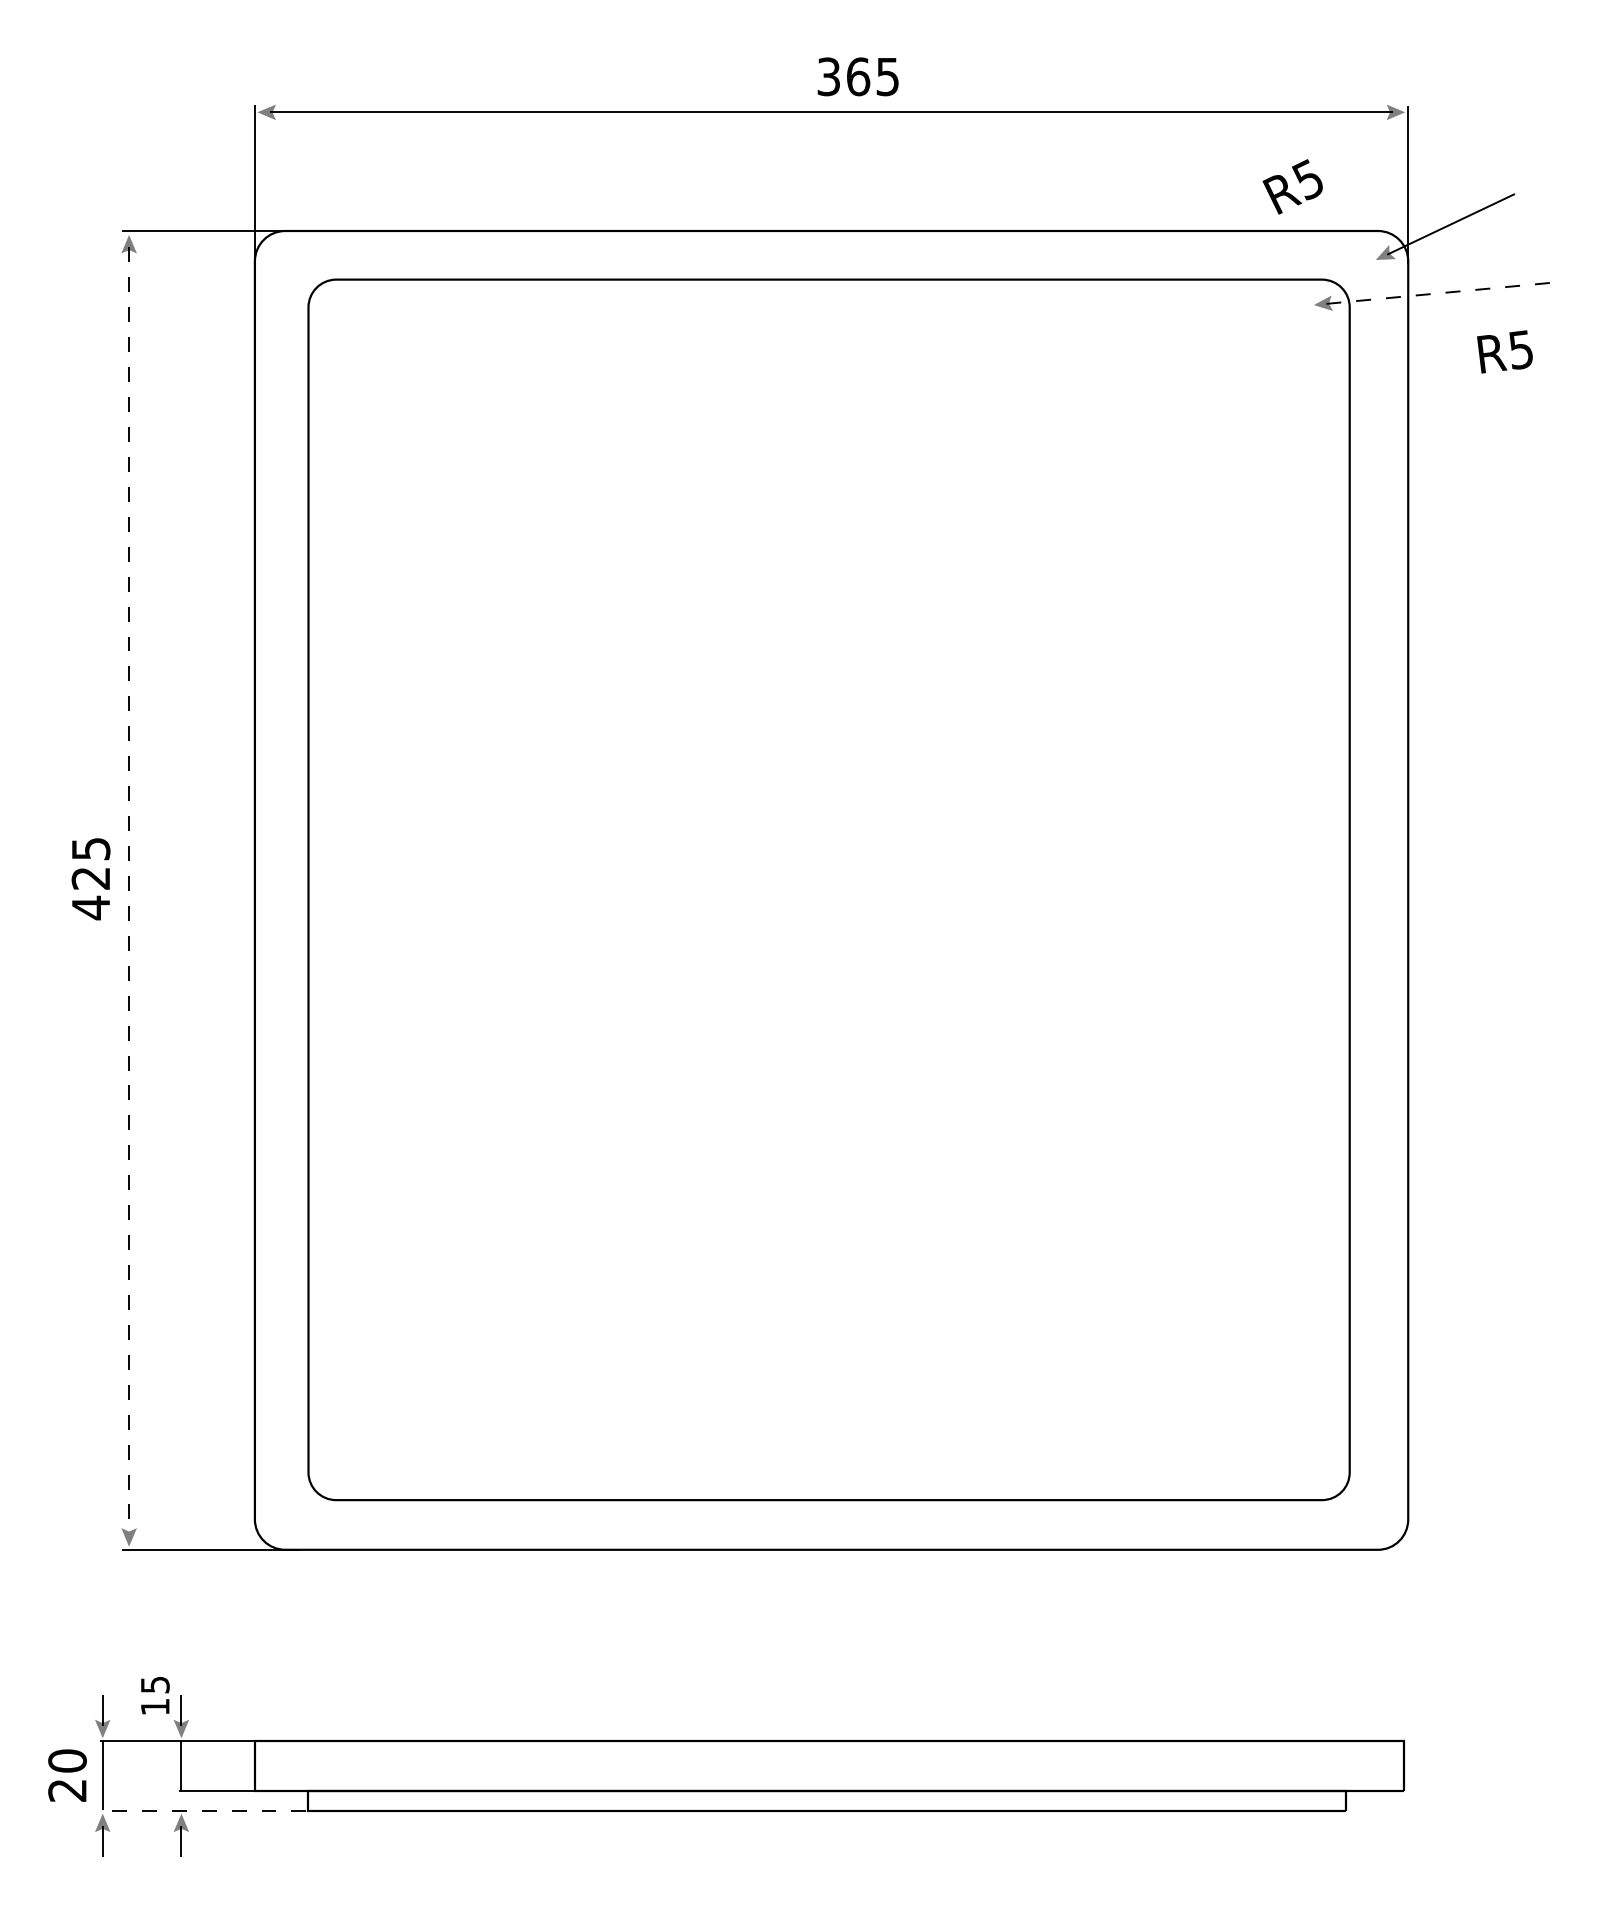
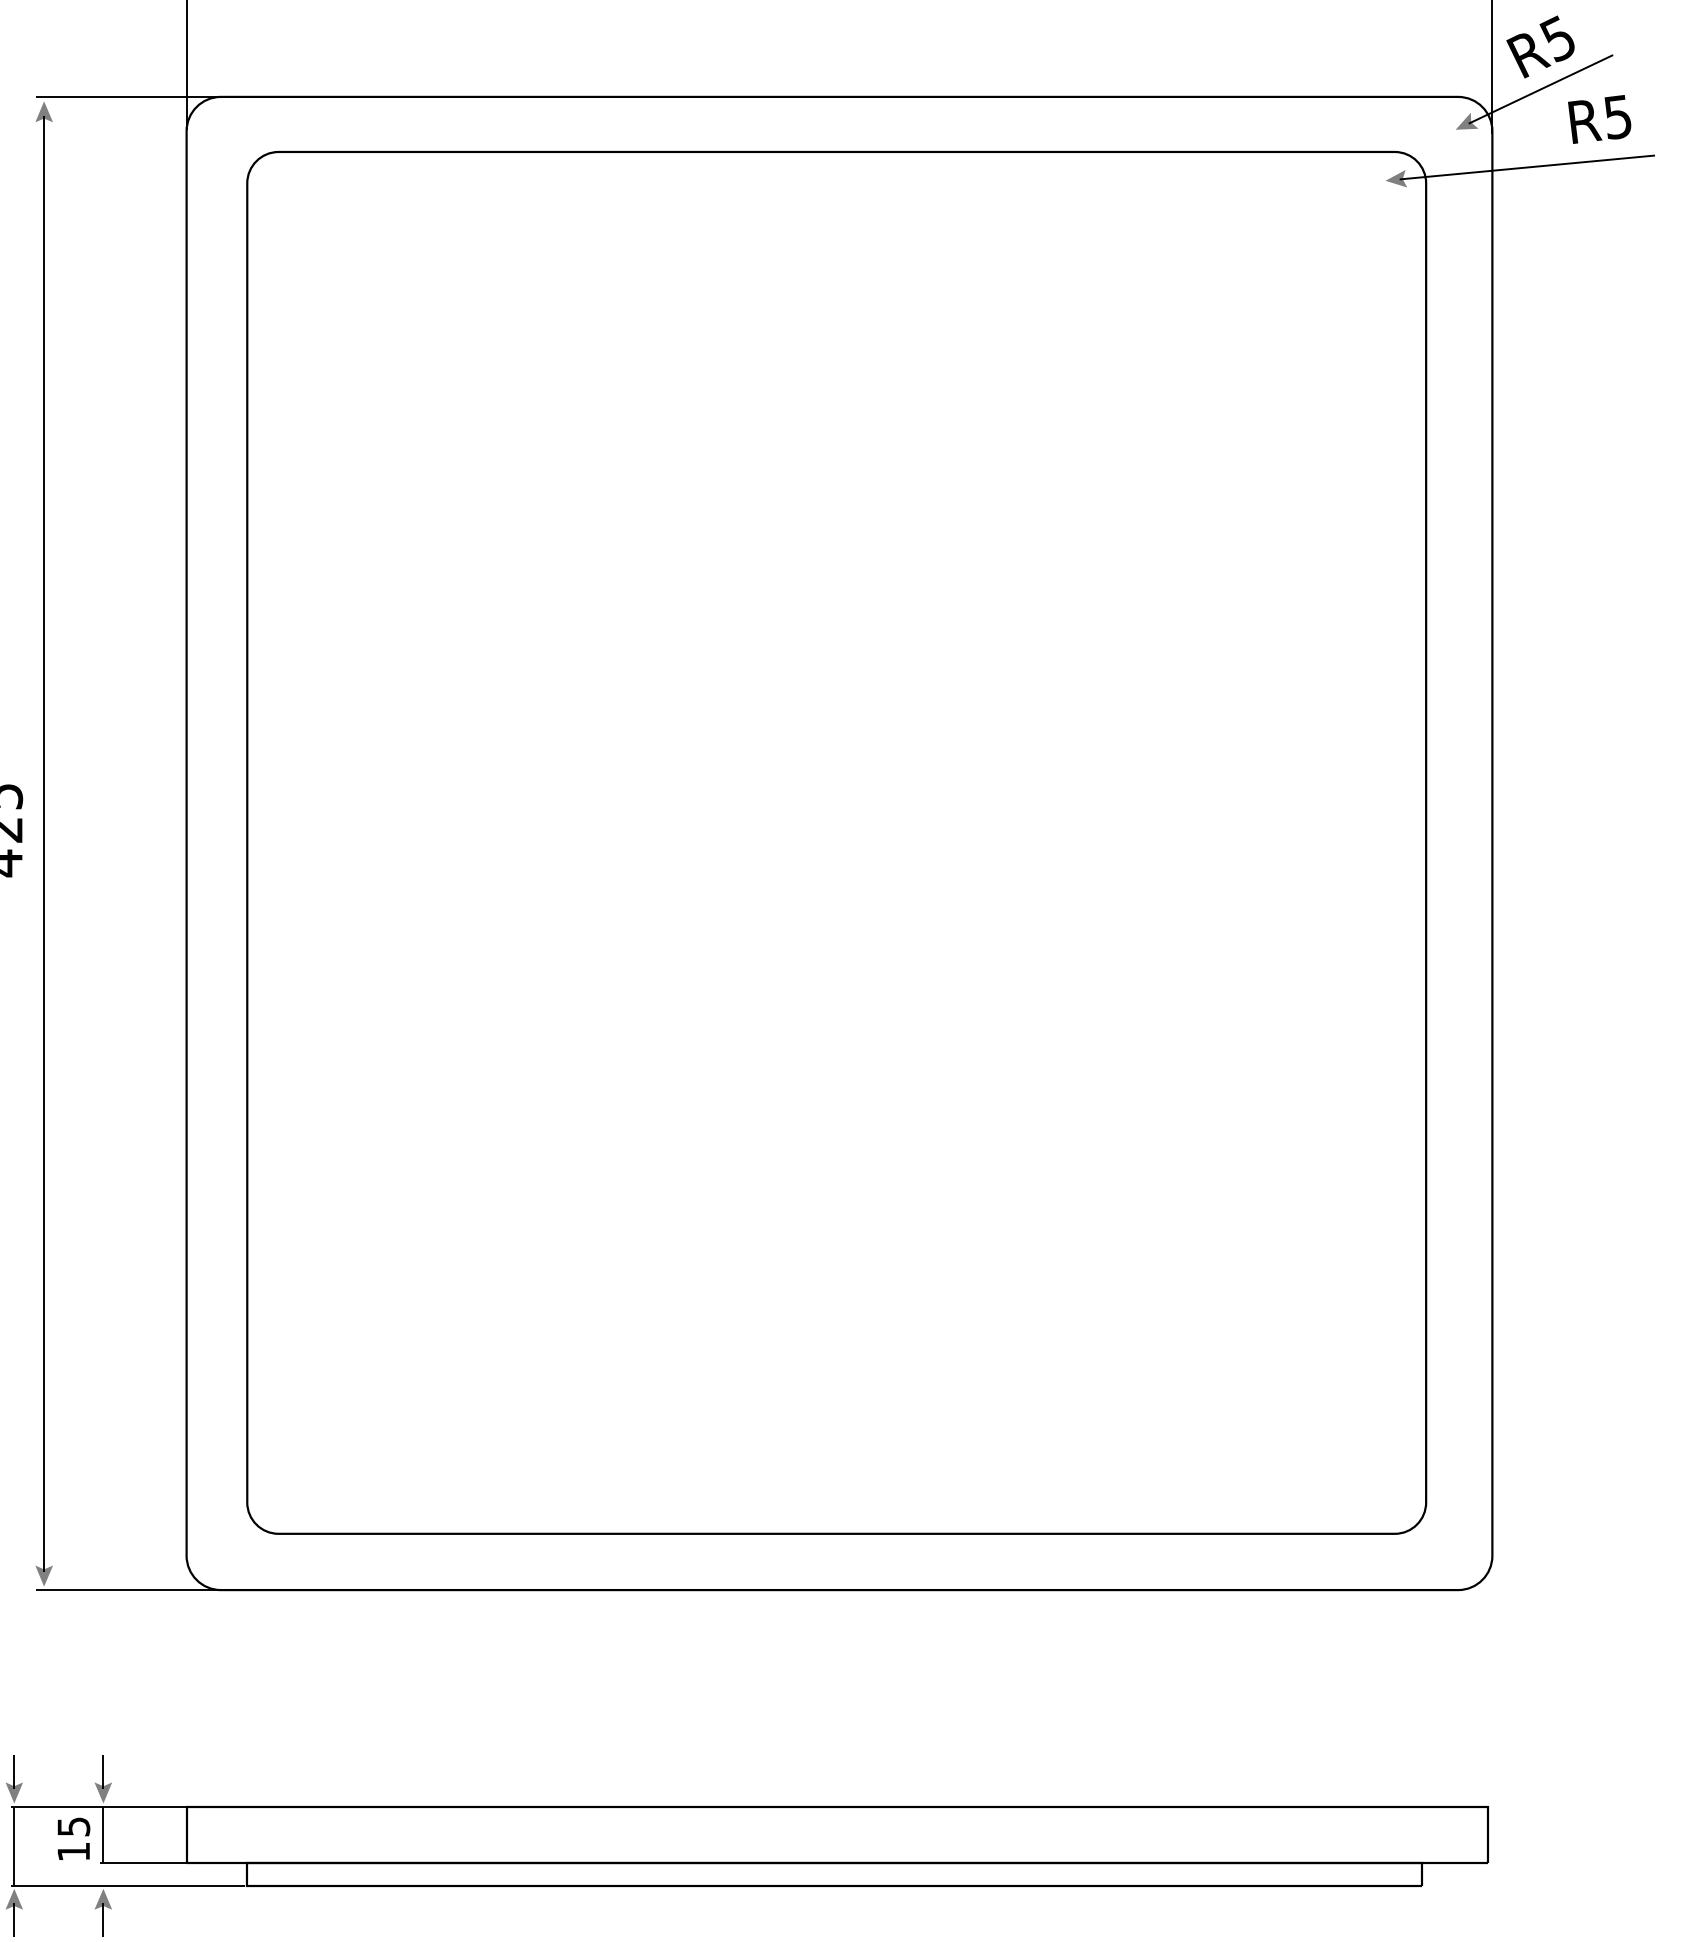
text: (1292, 186) -> (1540, 46), moved
line: (1439, 293) -> (1527, 167), dashed -> solid
text: (1504, 351) -> (1599, 118), moved
line: (129, 891) -> (44, 844), dashed -> solid
text: (155, 1695) -> (74, 1838), moved
line: (202, 1811) -> (127, 1886), dashed -> solid

